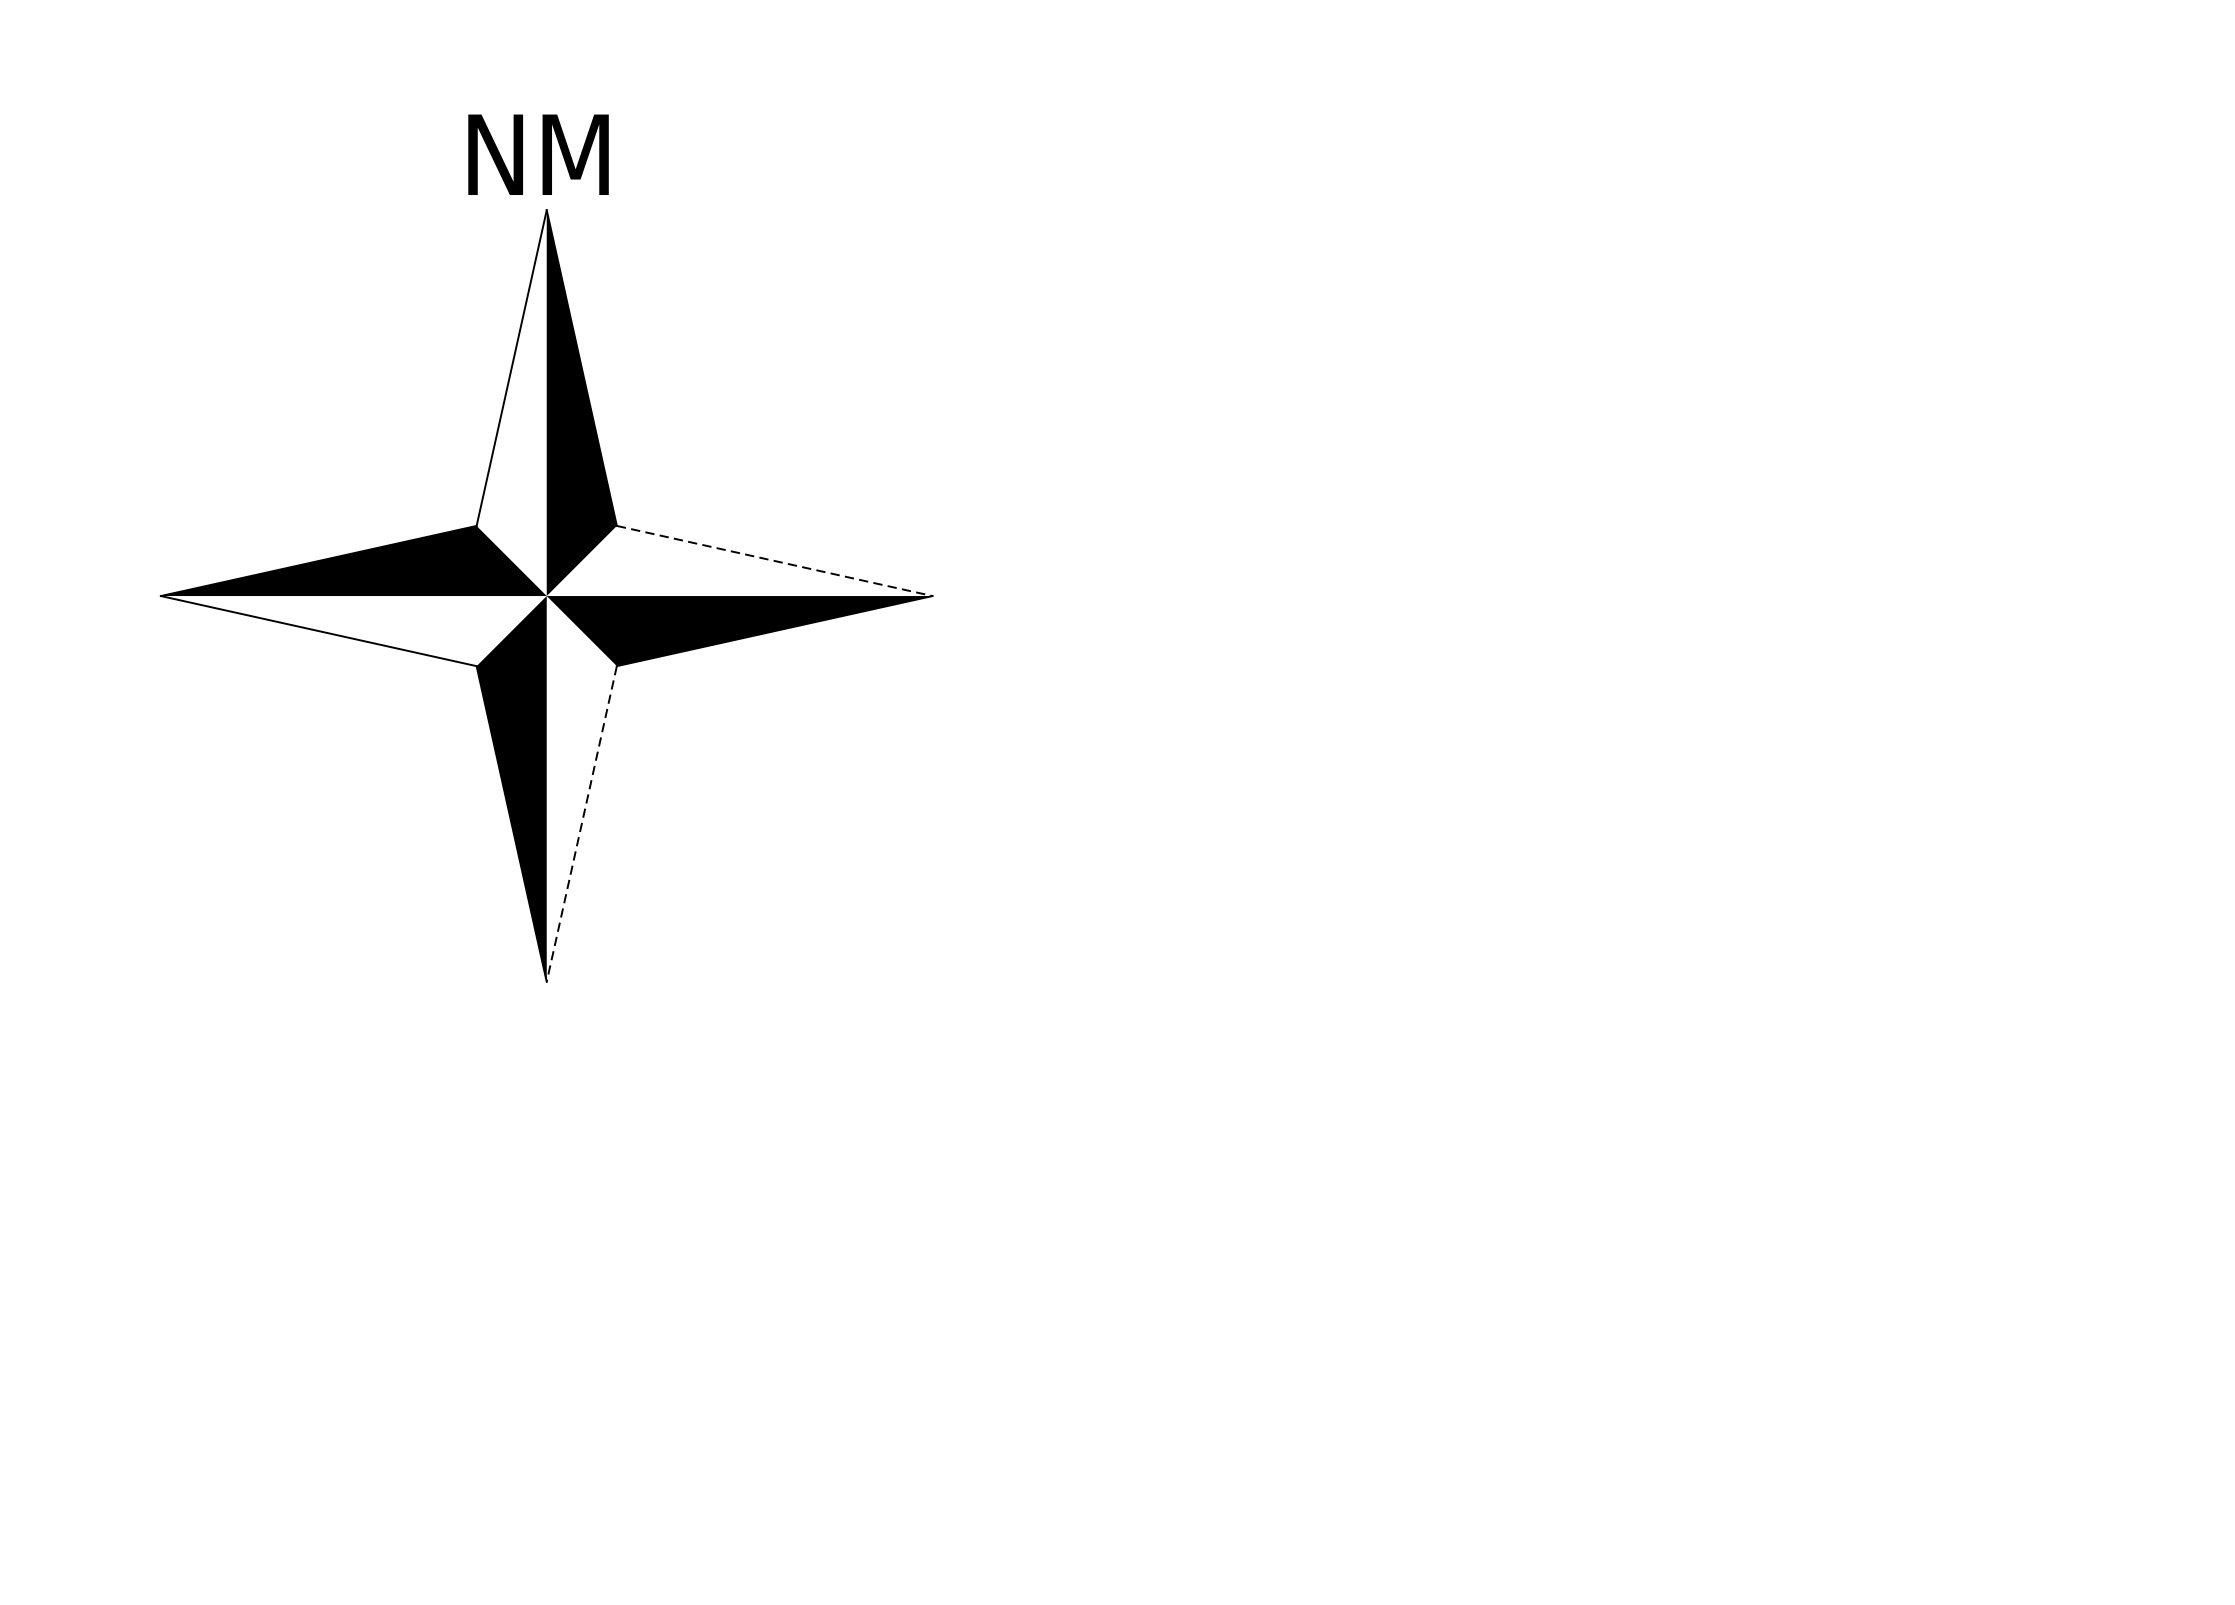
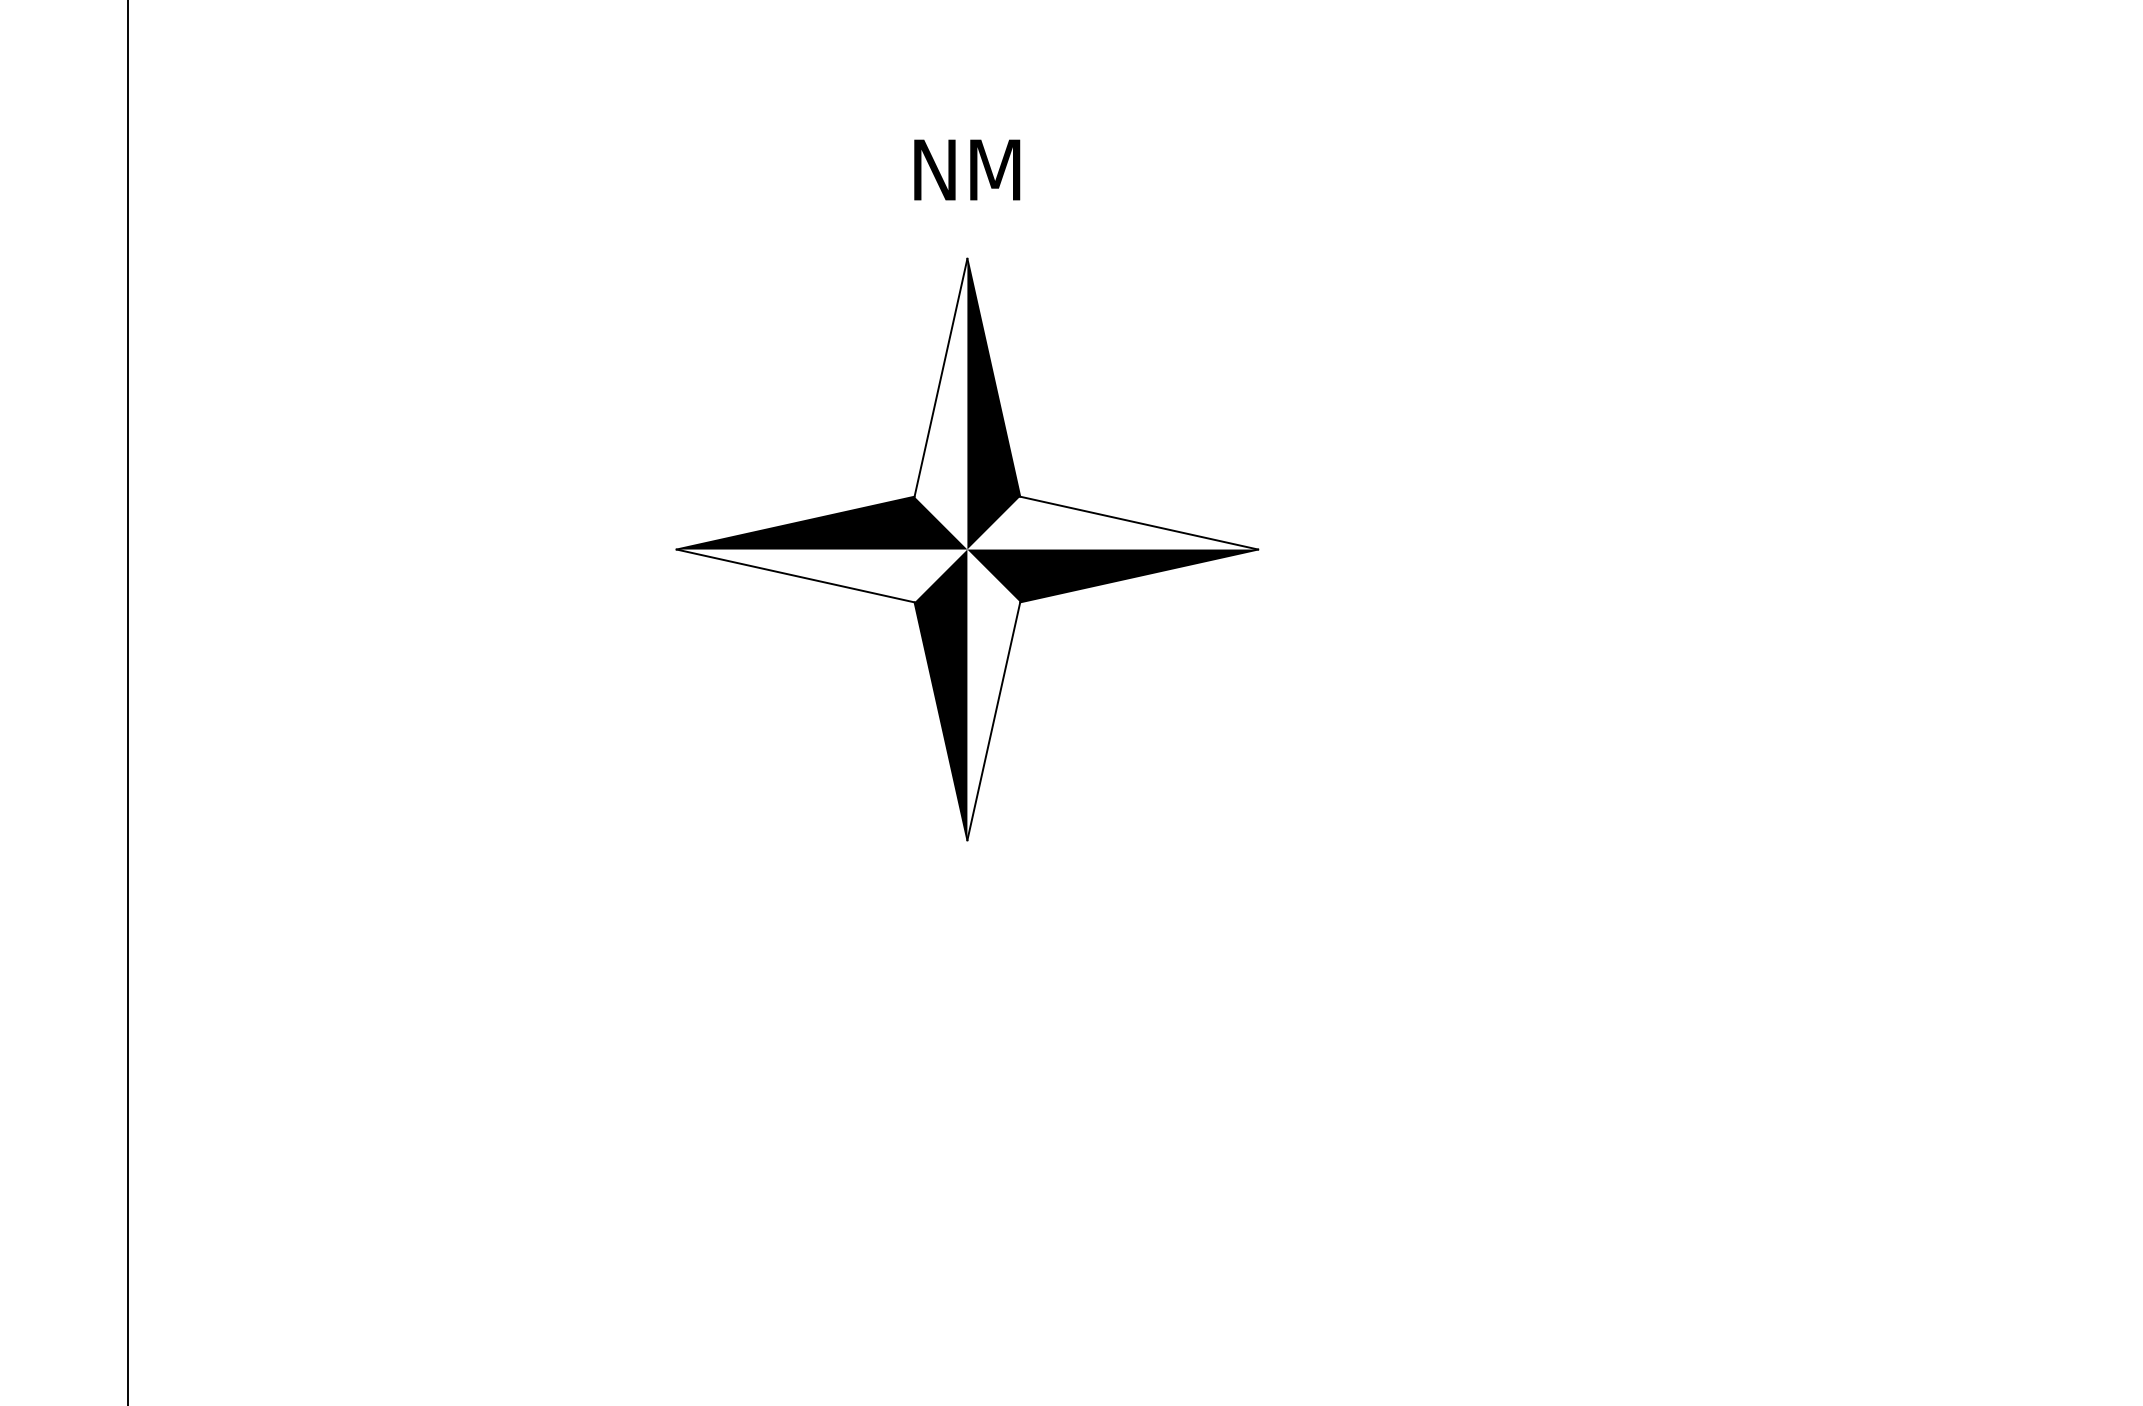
text: (538, 154) -> (967, 169), moved
line: (775, 561) -> (1139, 523), dashed -> solid
line: (581, 824) -> (993, 721), dashed -> solid

